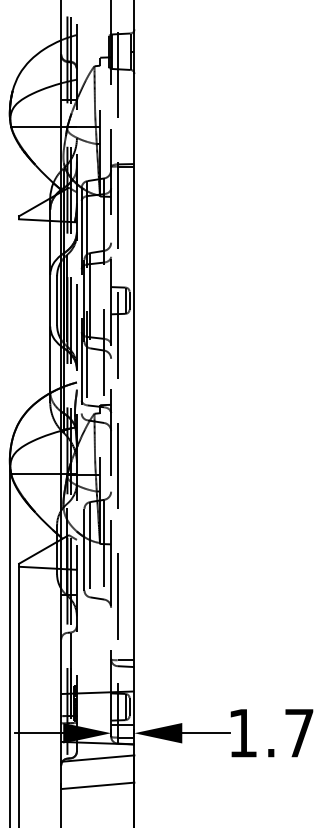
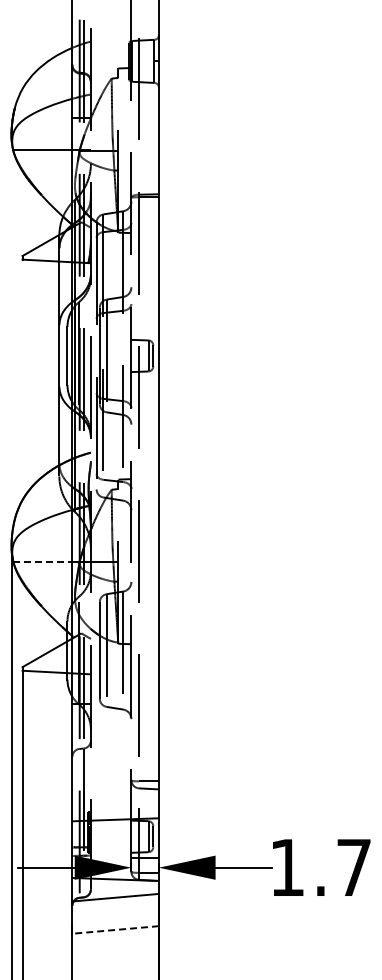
line: (35, 474) -> (42, 561), solid -> dashed
line: (97, 786) -> (115, 930), solid -> dashed

